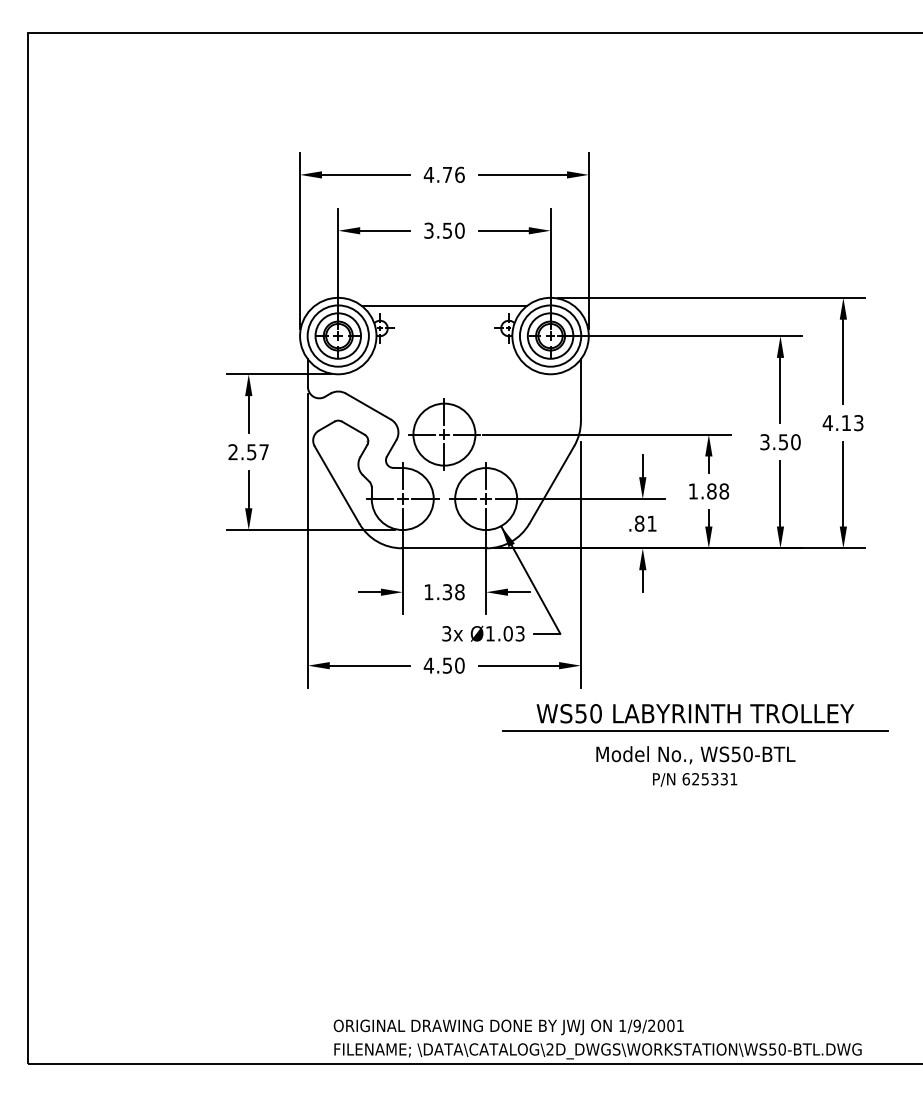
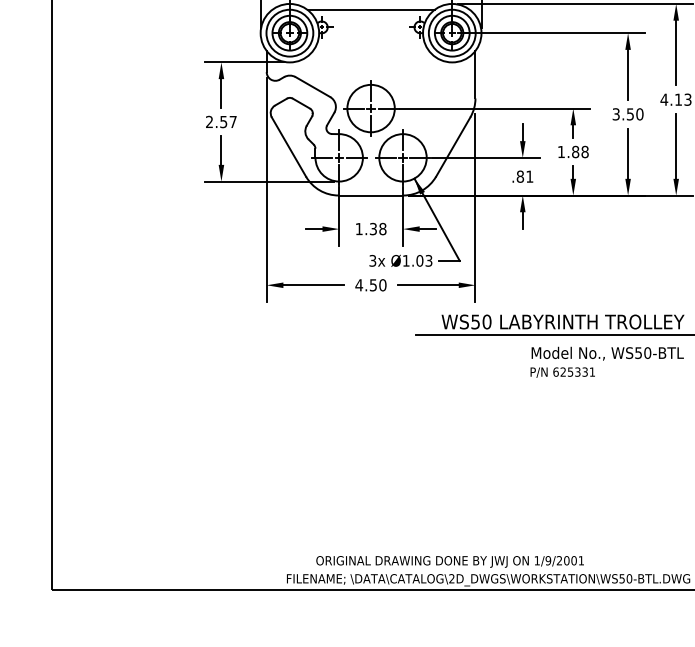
text: (695, 755) -> (607, 353), moved
text: (508, 1027) -> (449, 562), moved

